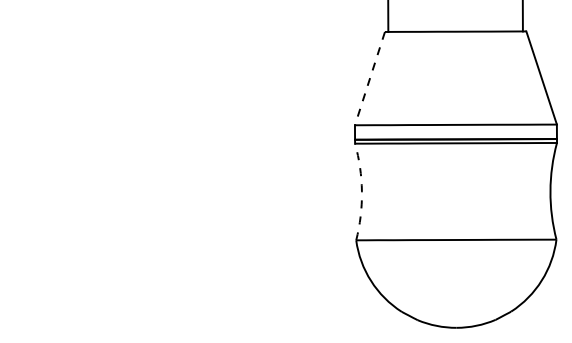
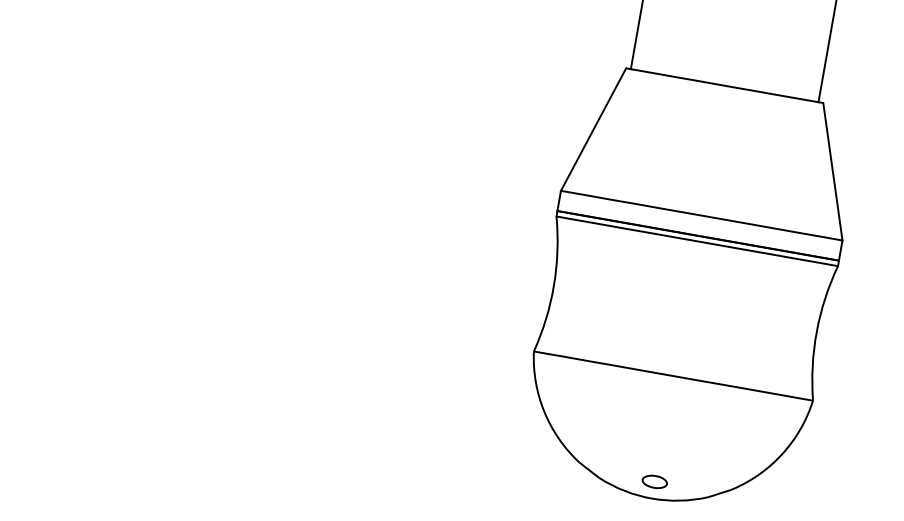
line: (370, 79) -> (593, 130), dashed -> solid
arc: (362, 191) -> (554, 285), dashed -> solid
part: (456, 315) -> (654, 481), added

